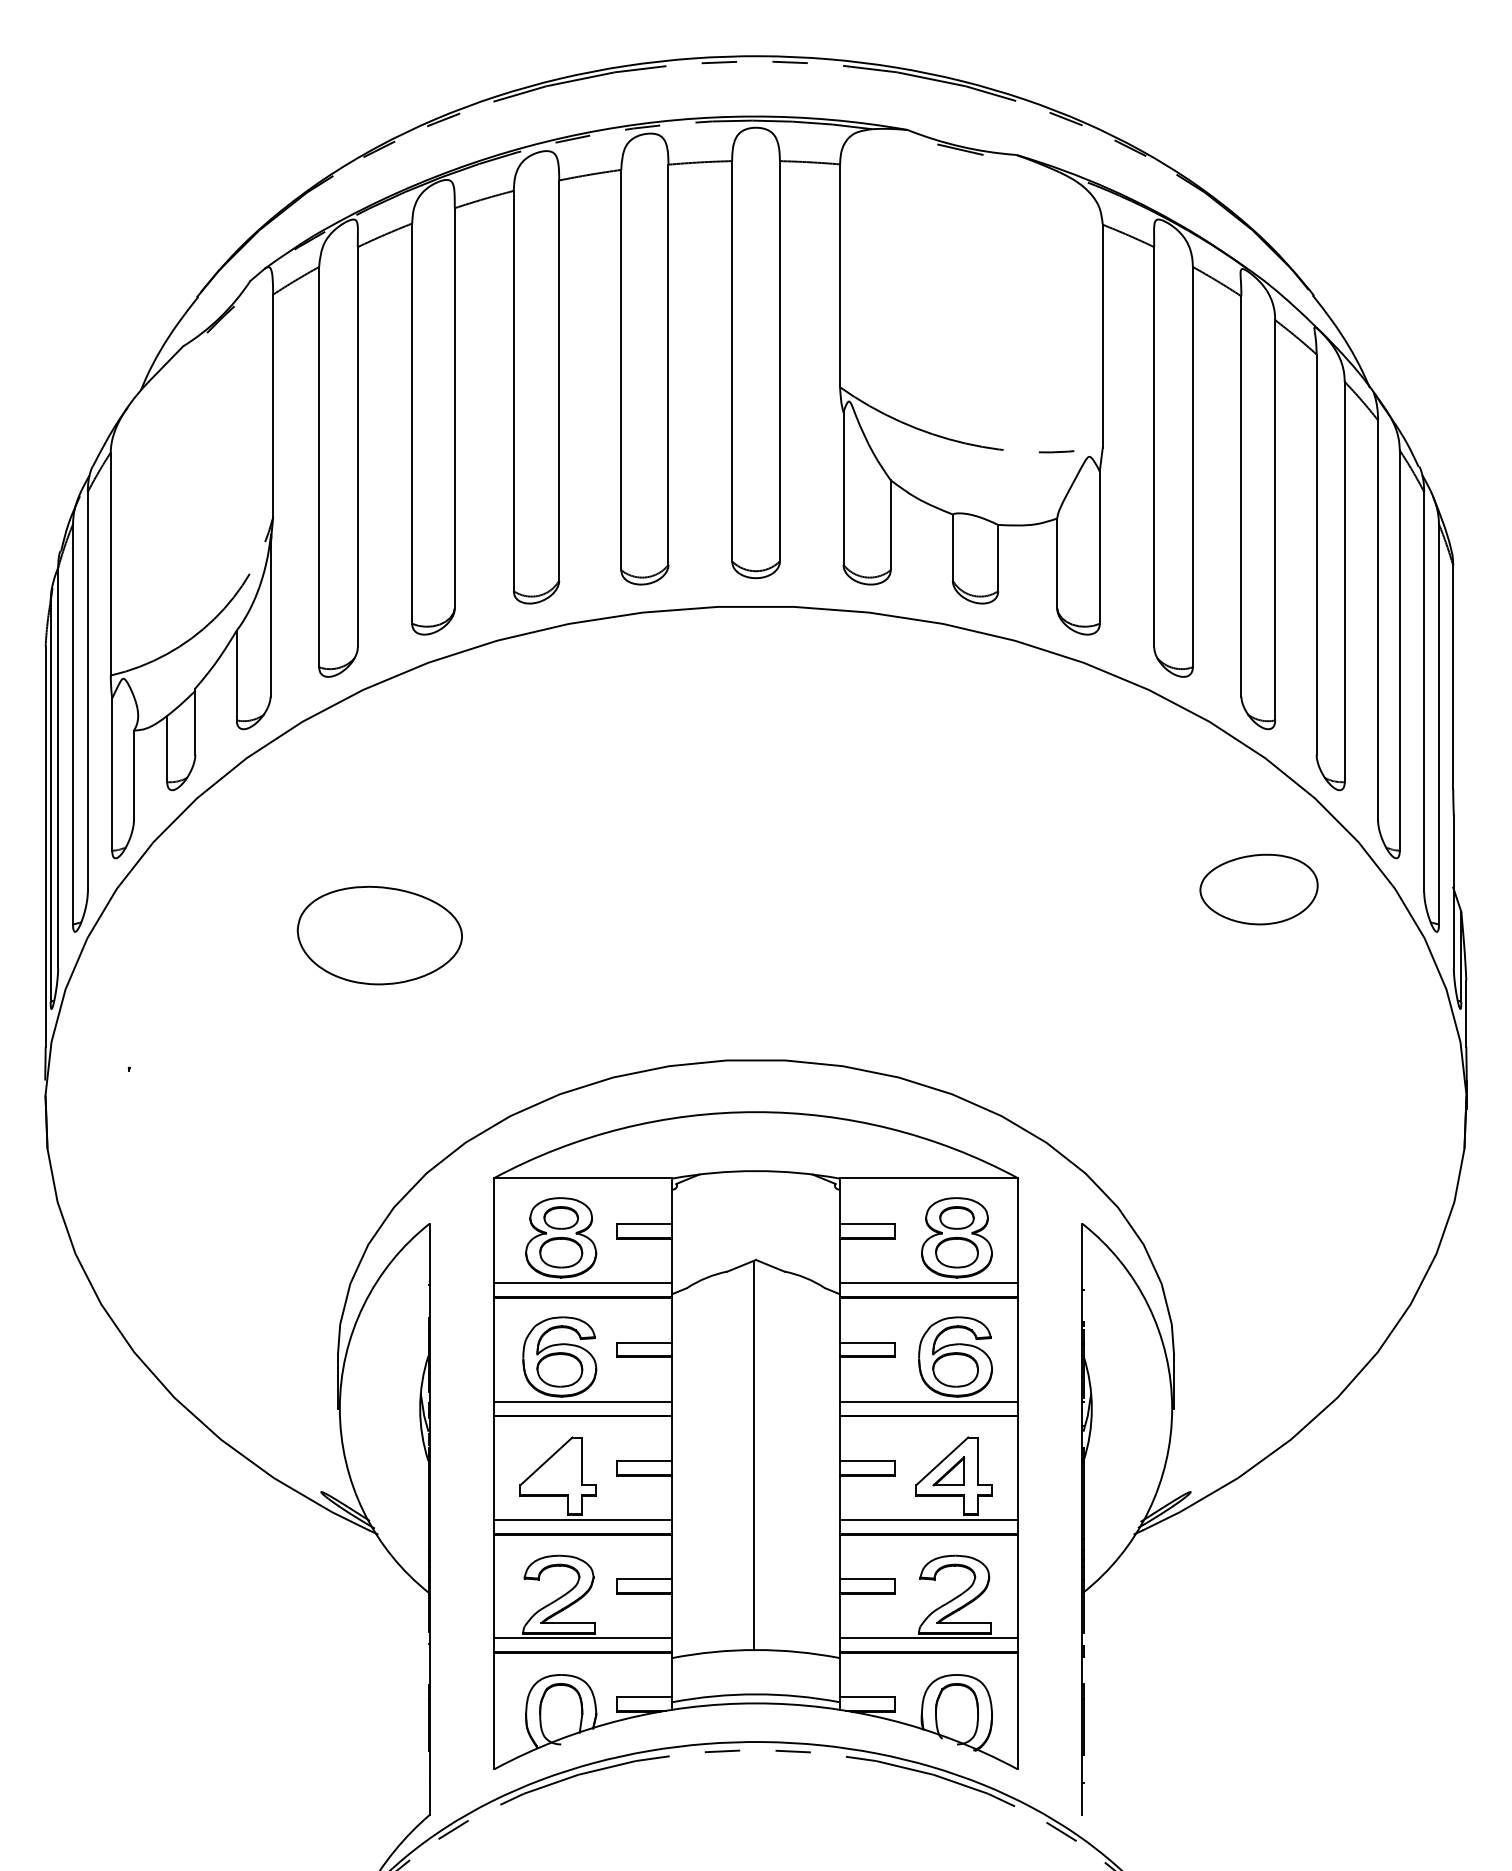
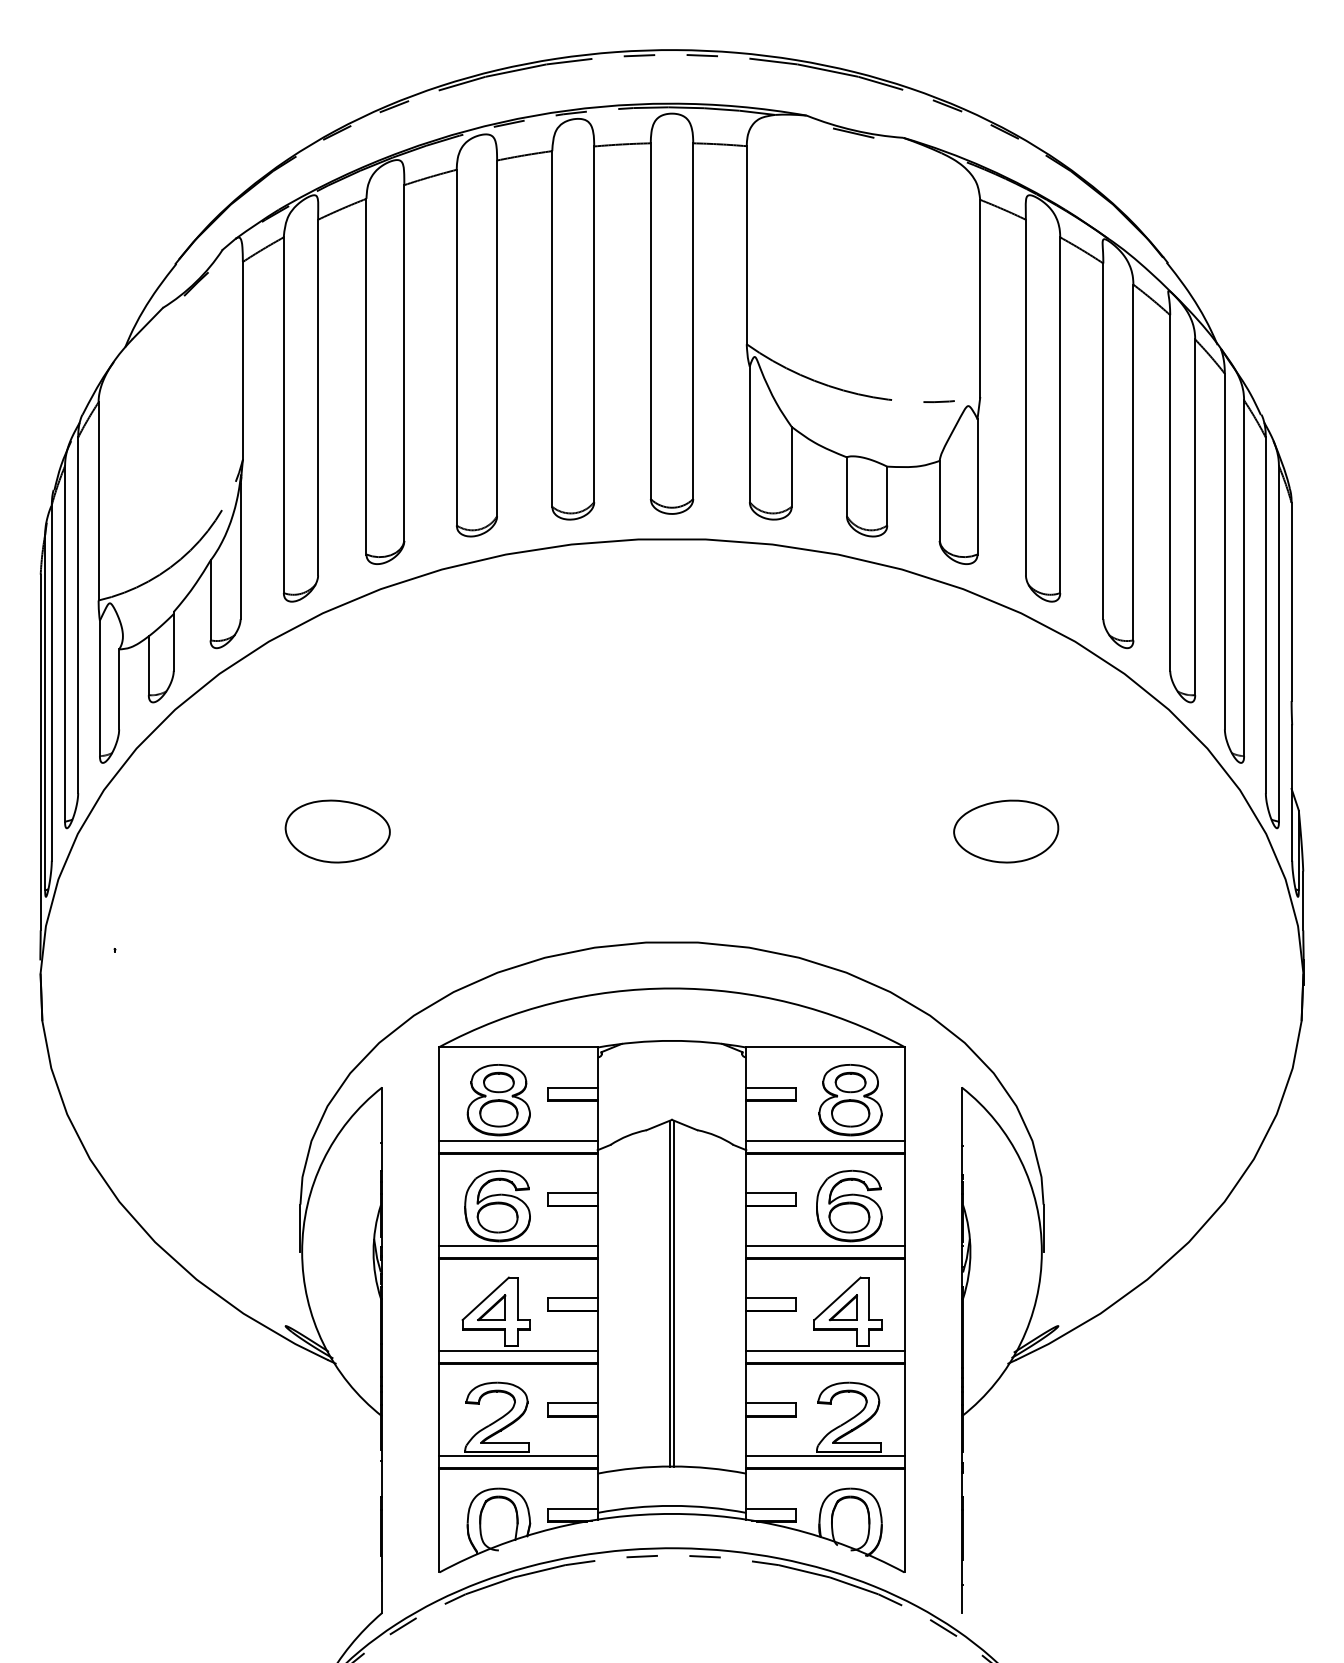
part: (1258, 889) -> (1005, 831), moved
part: (379, 935) -> (337, 831), size x0.71
line: (758, 1455) -> (674, 1293), added
part: (552, 1471) -> (491, 1307), added

